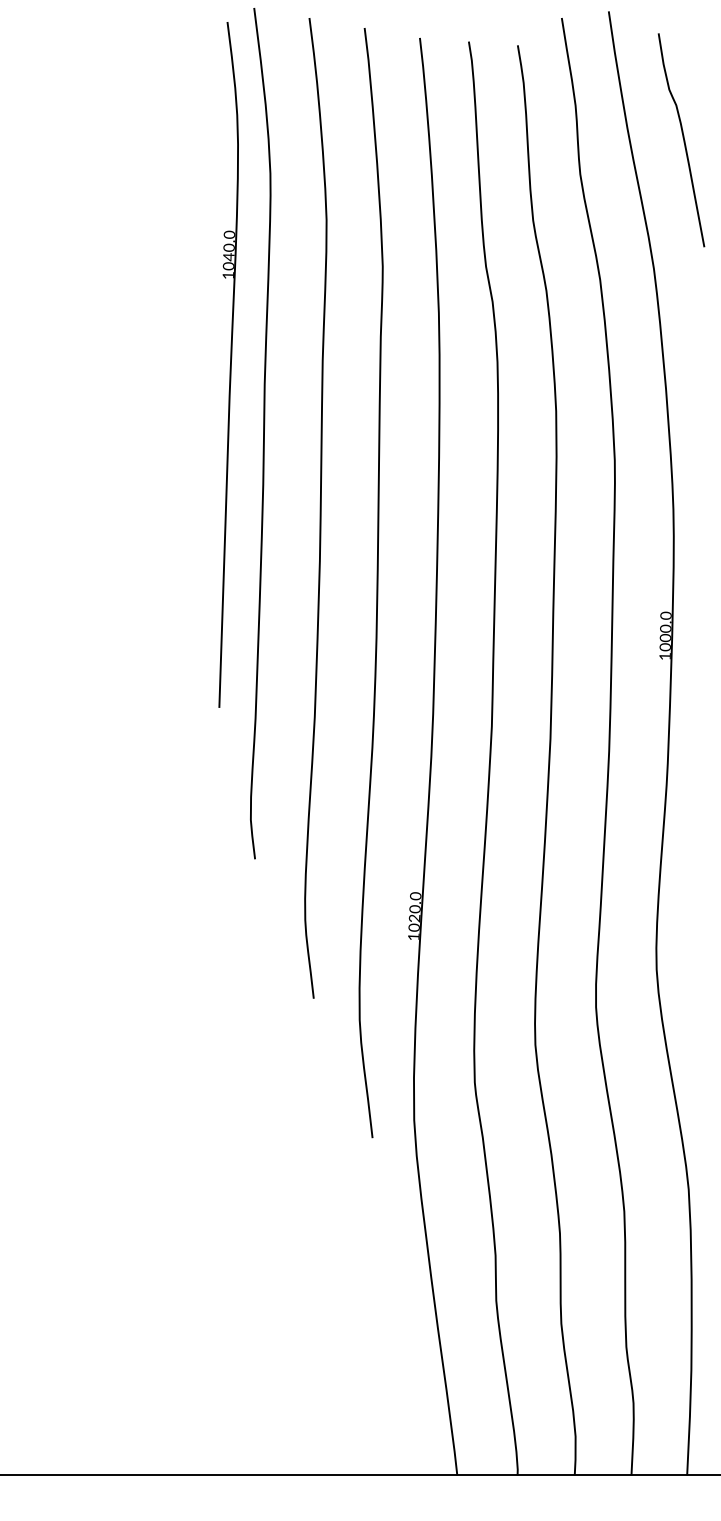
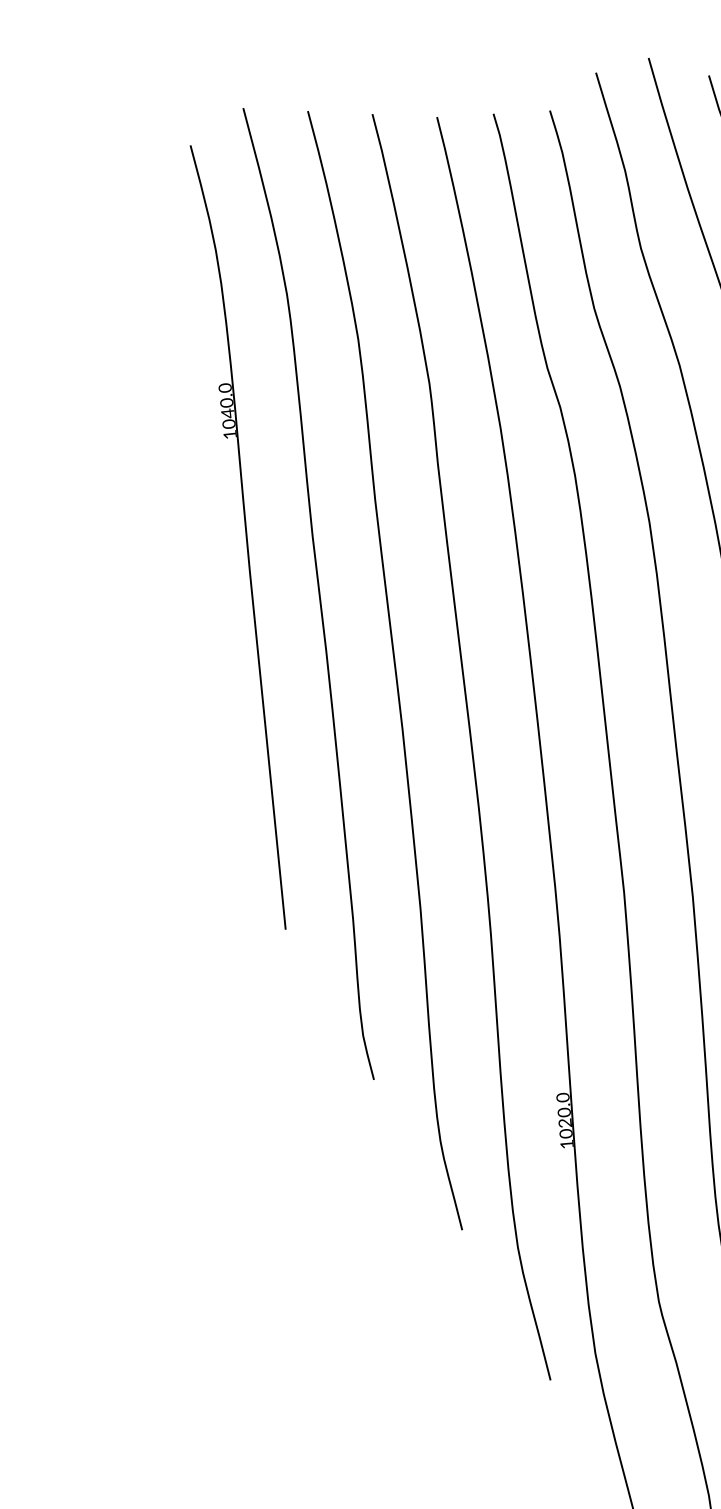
part: (228, 364) -> (243, 536), moved

